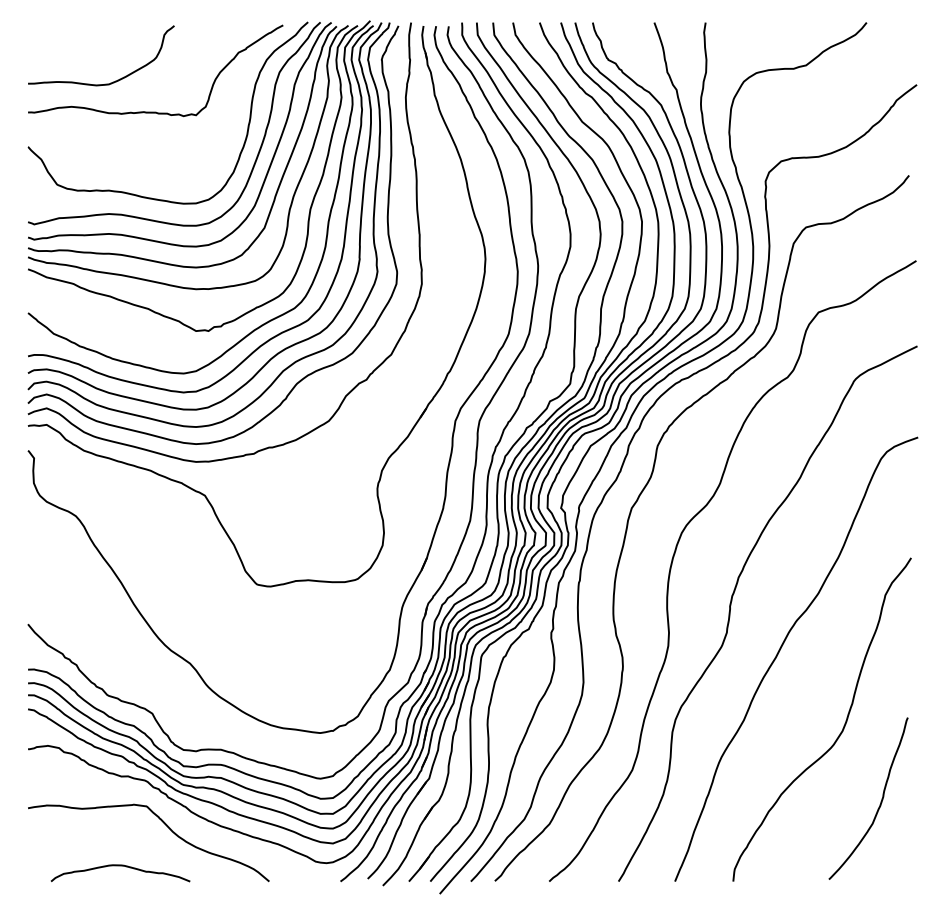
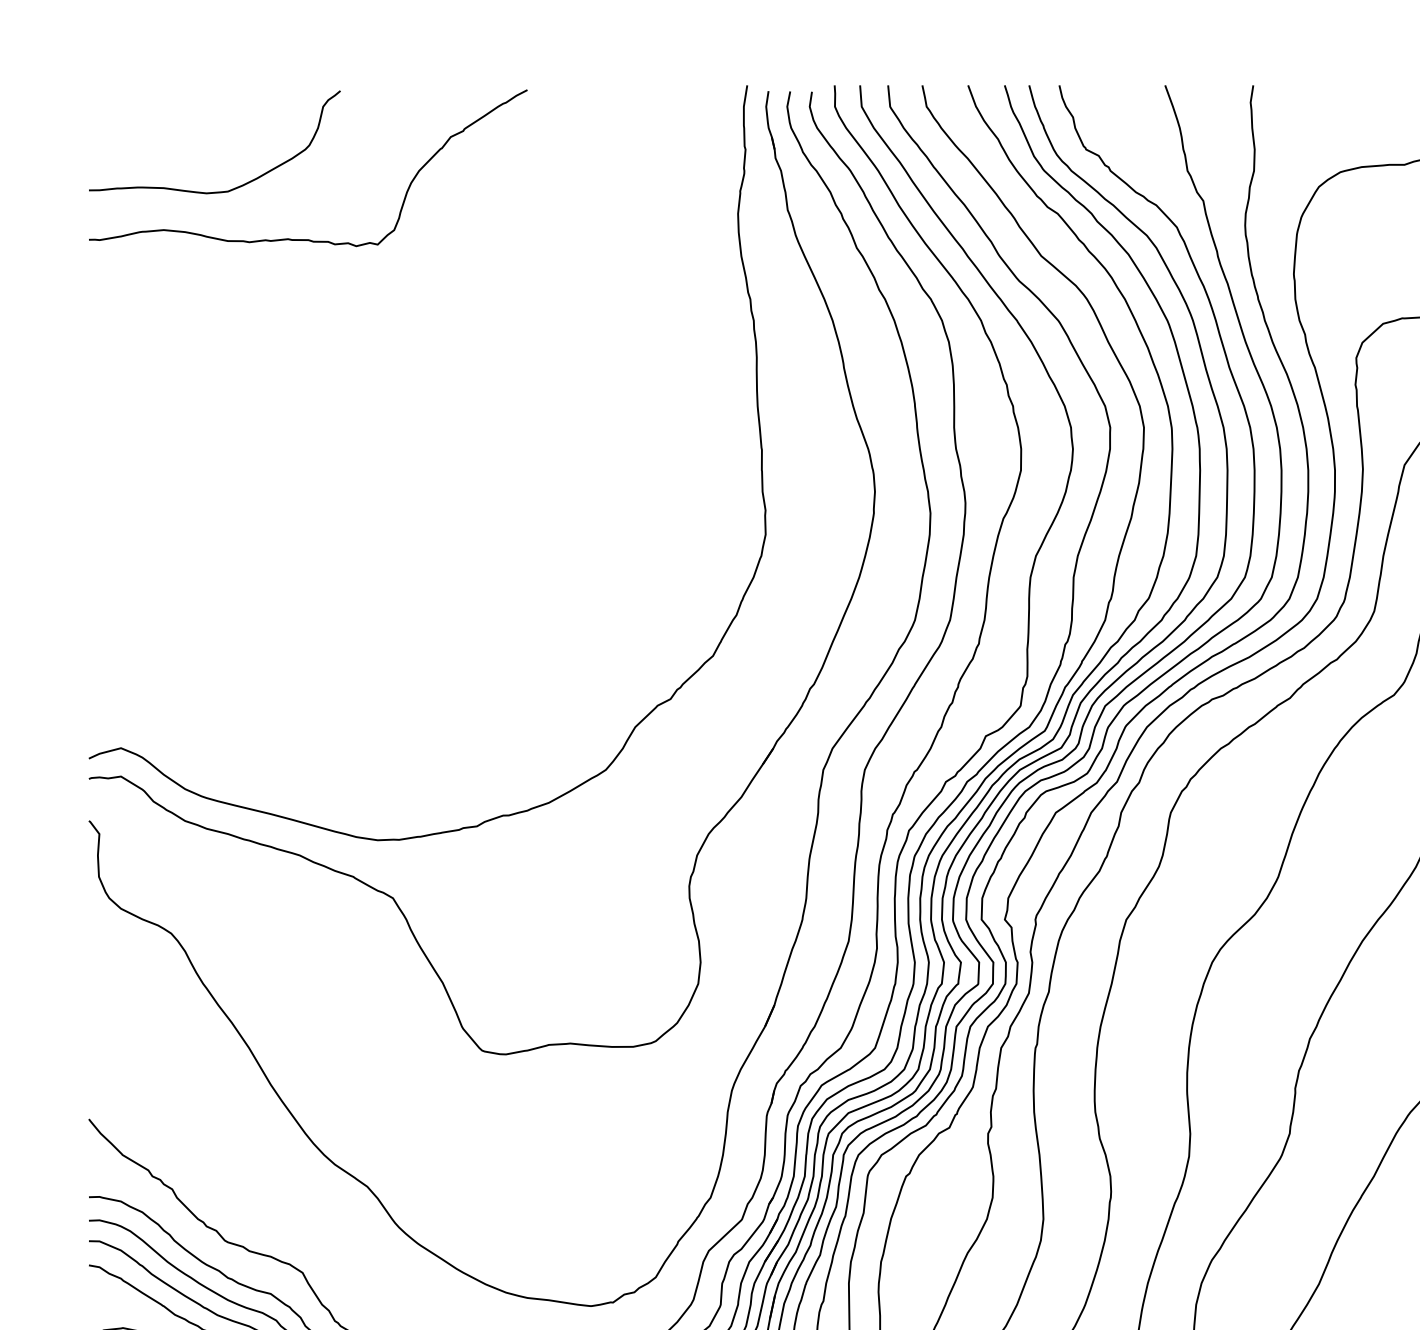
part: (217, 240) -> (414, 459), removed

